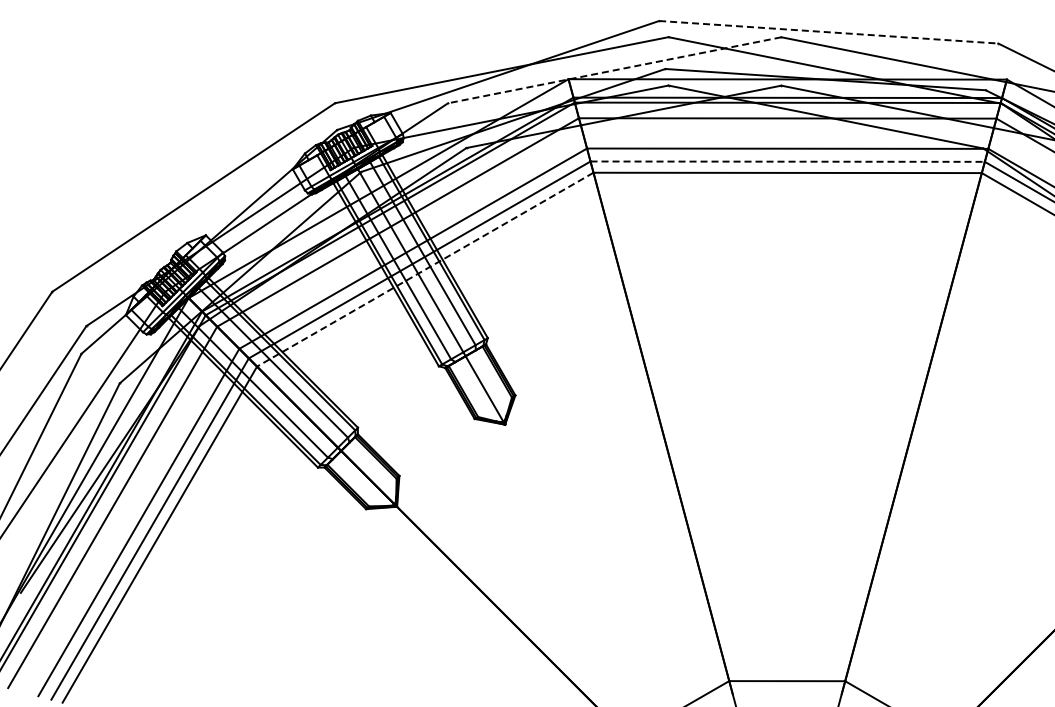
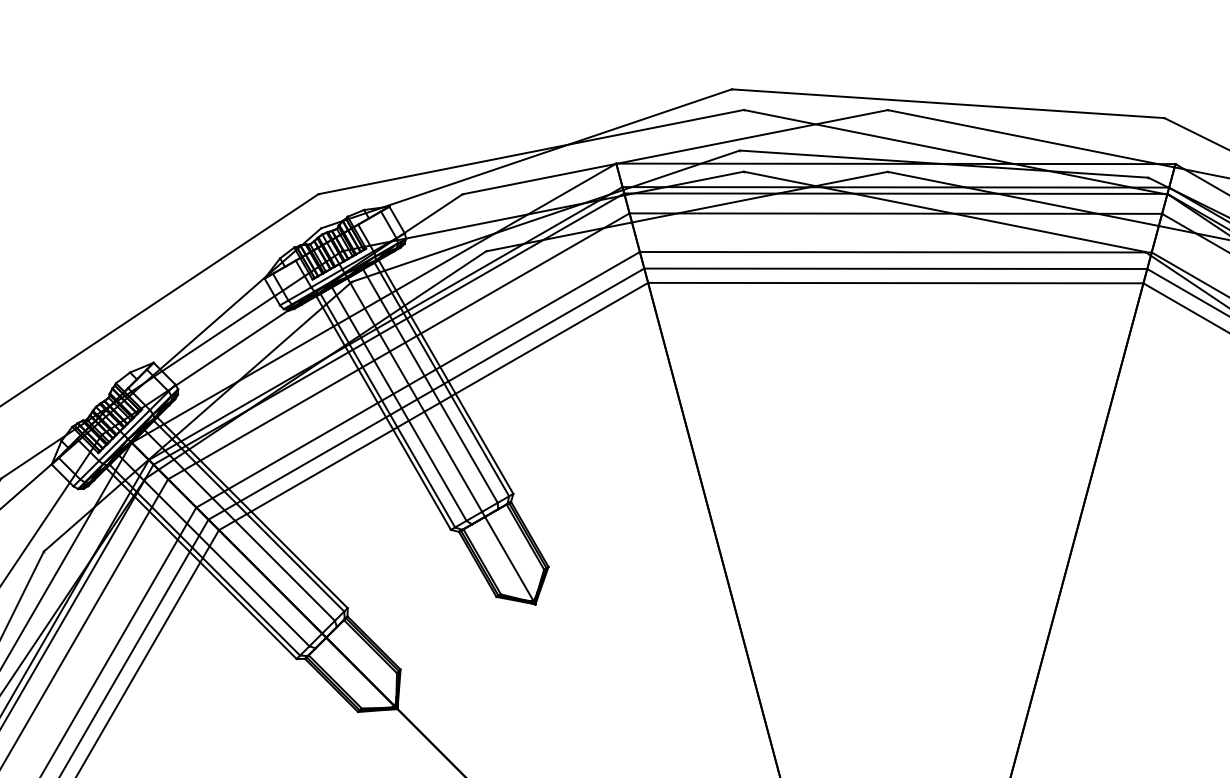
line: (828, 32) -> (947, 104), dashed -> solid
line: (614, 70) -> (674, 152), dashed -> solid
line: (788, 161) -> (896, 268), dashed -> solid
line: (424, 269) -> (432, 406), dashed -> solid

